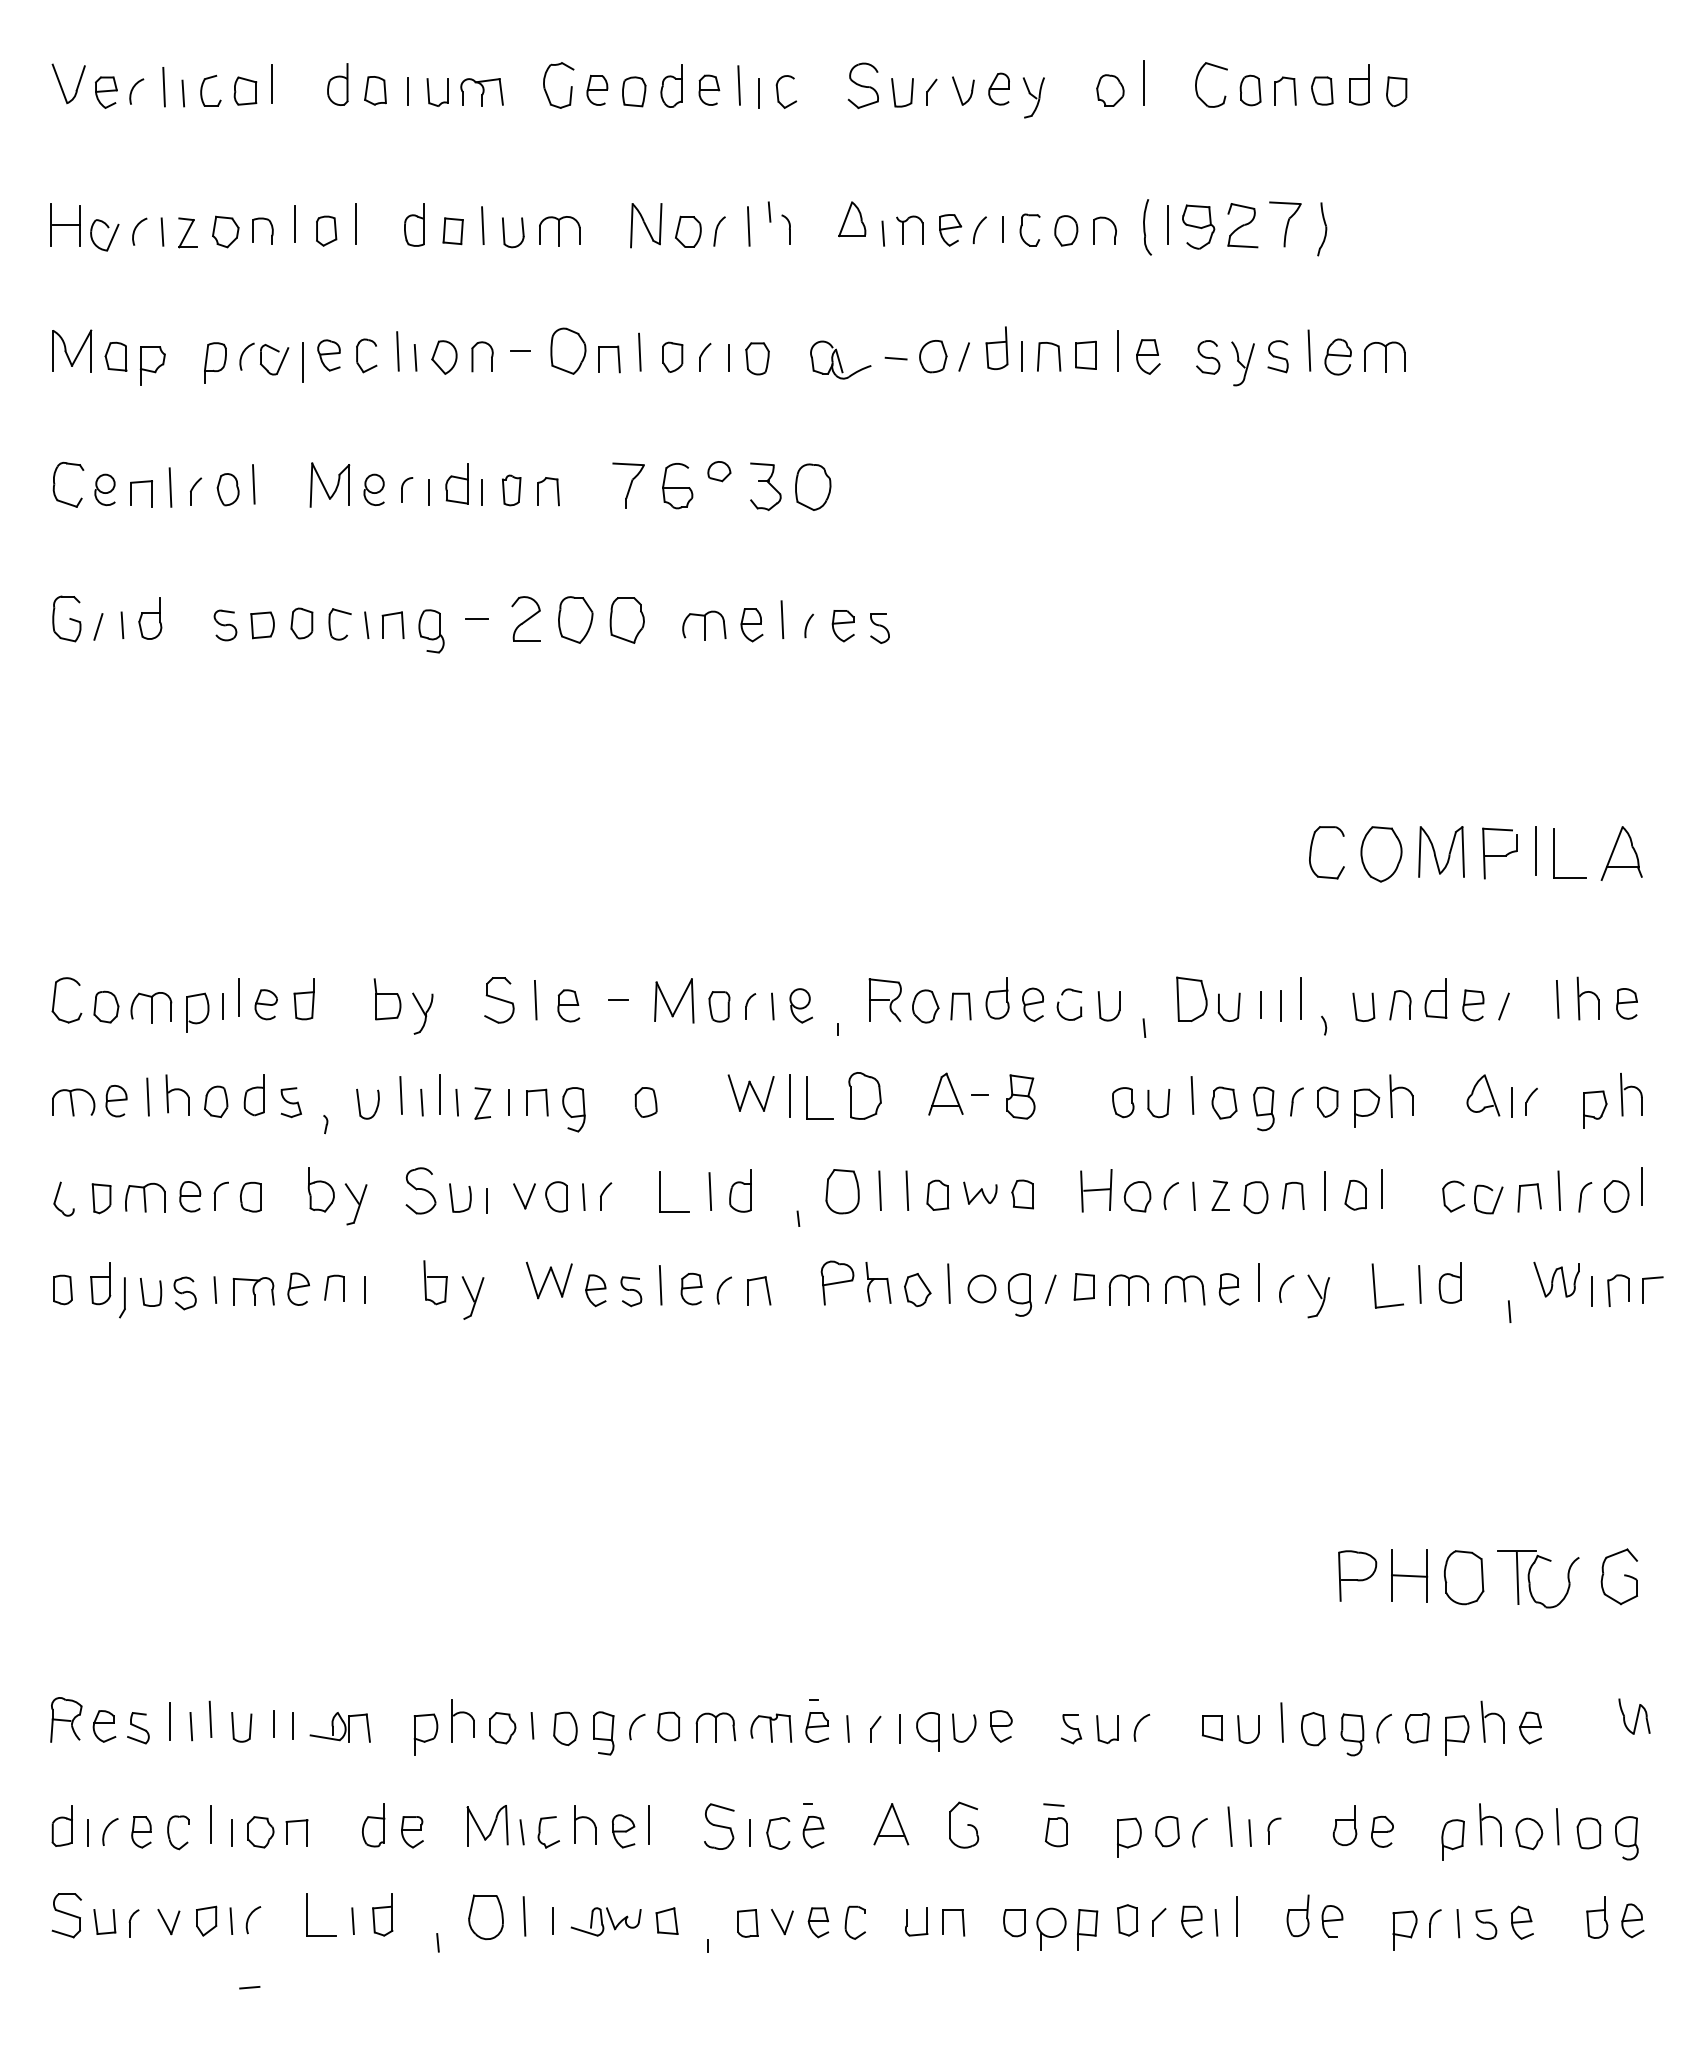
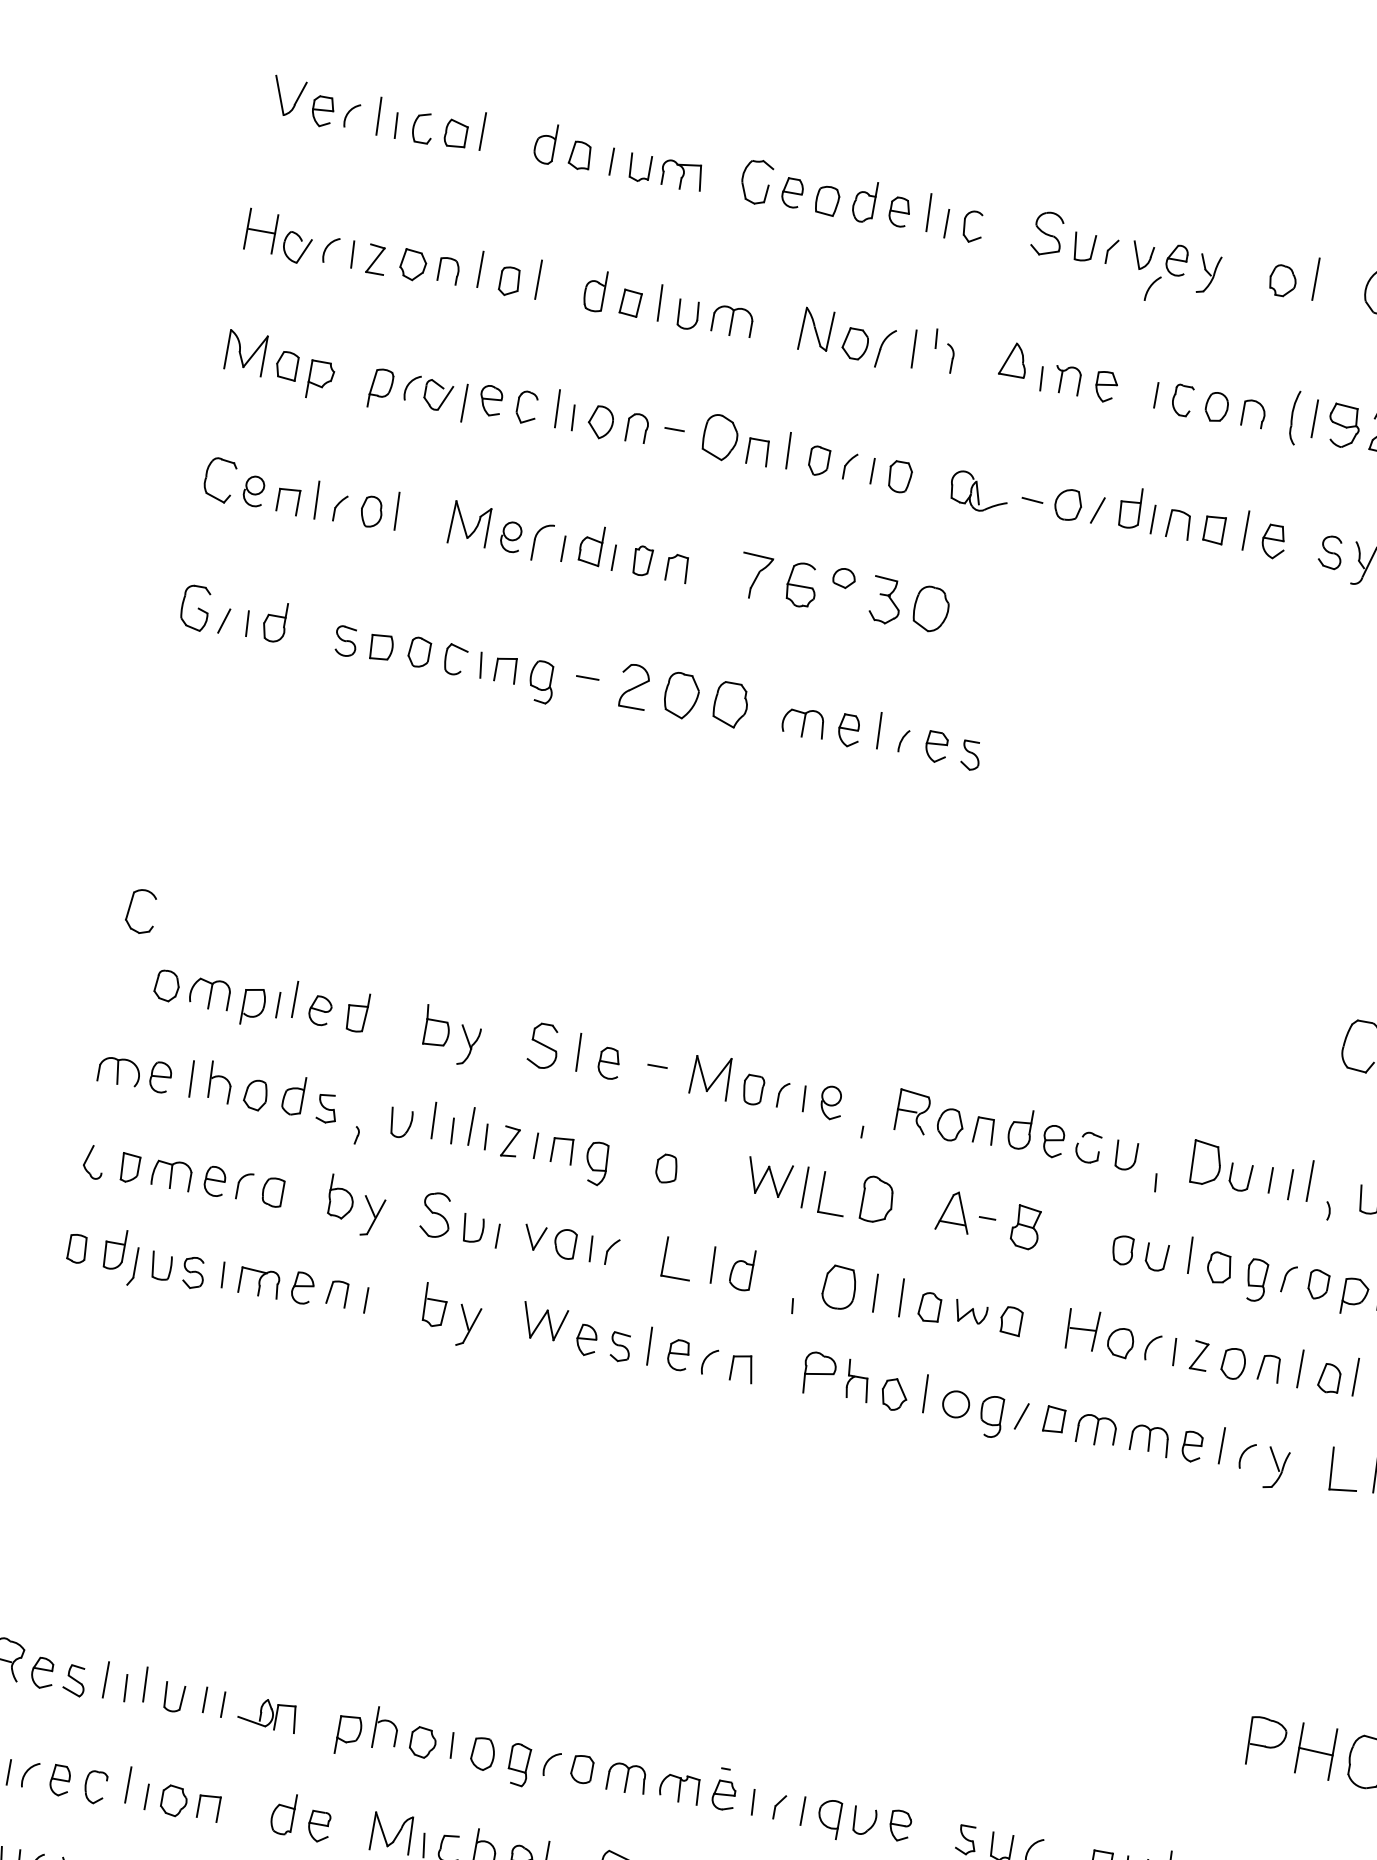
arc: (978, 228) -> (1151, 286), moved
part: (719, 231) -> (885, 348), size x1.4
part: (407, 489) -> (543, 542), size x1.6
part: (55, 998) -> (130, 907), moved

